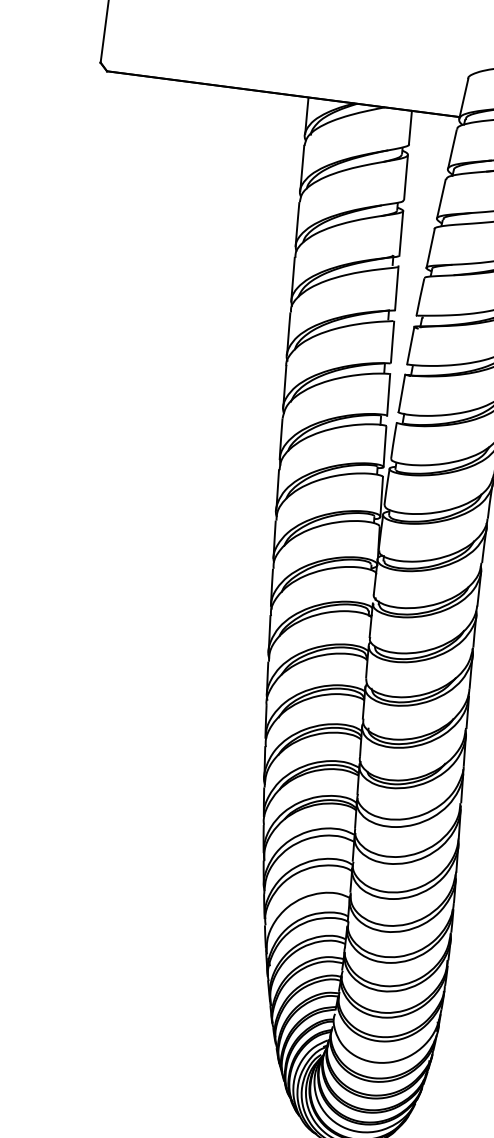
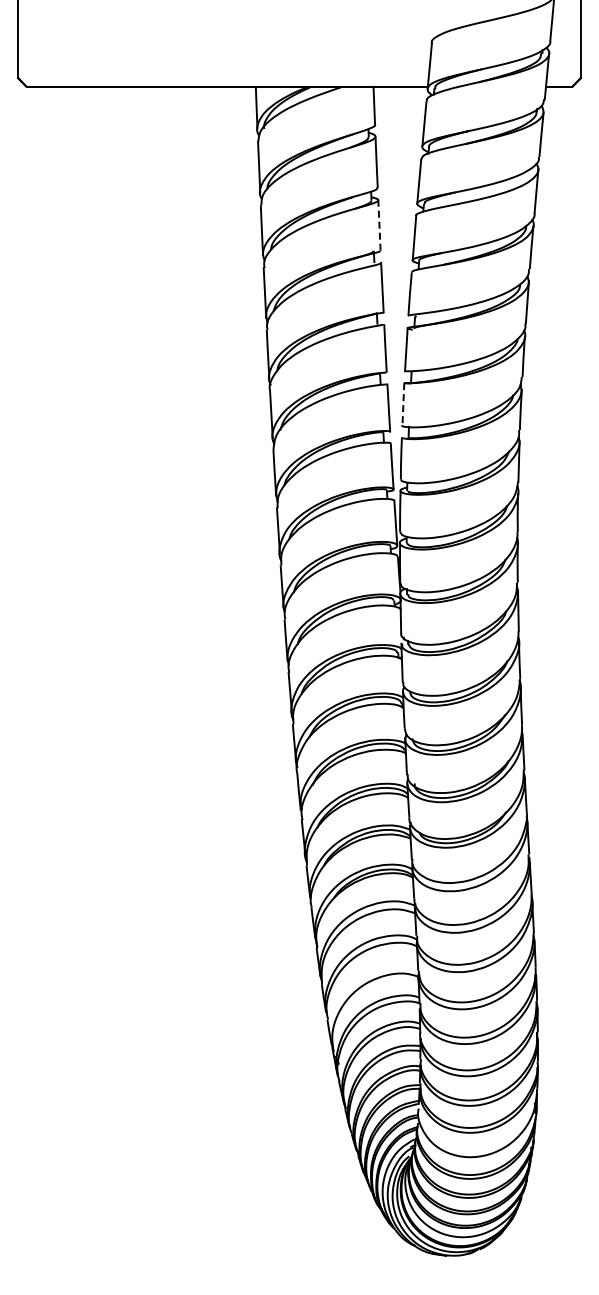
line: (401, 233) -> (379, 225), solid -> dashed
line: (402, 393) -> (403, 404), solid -> dashed

